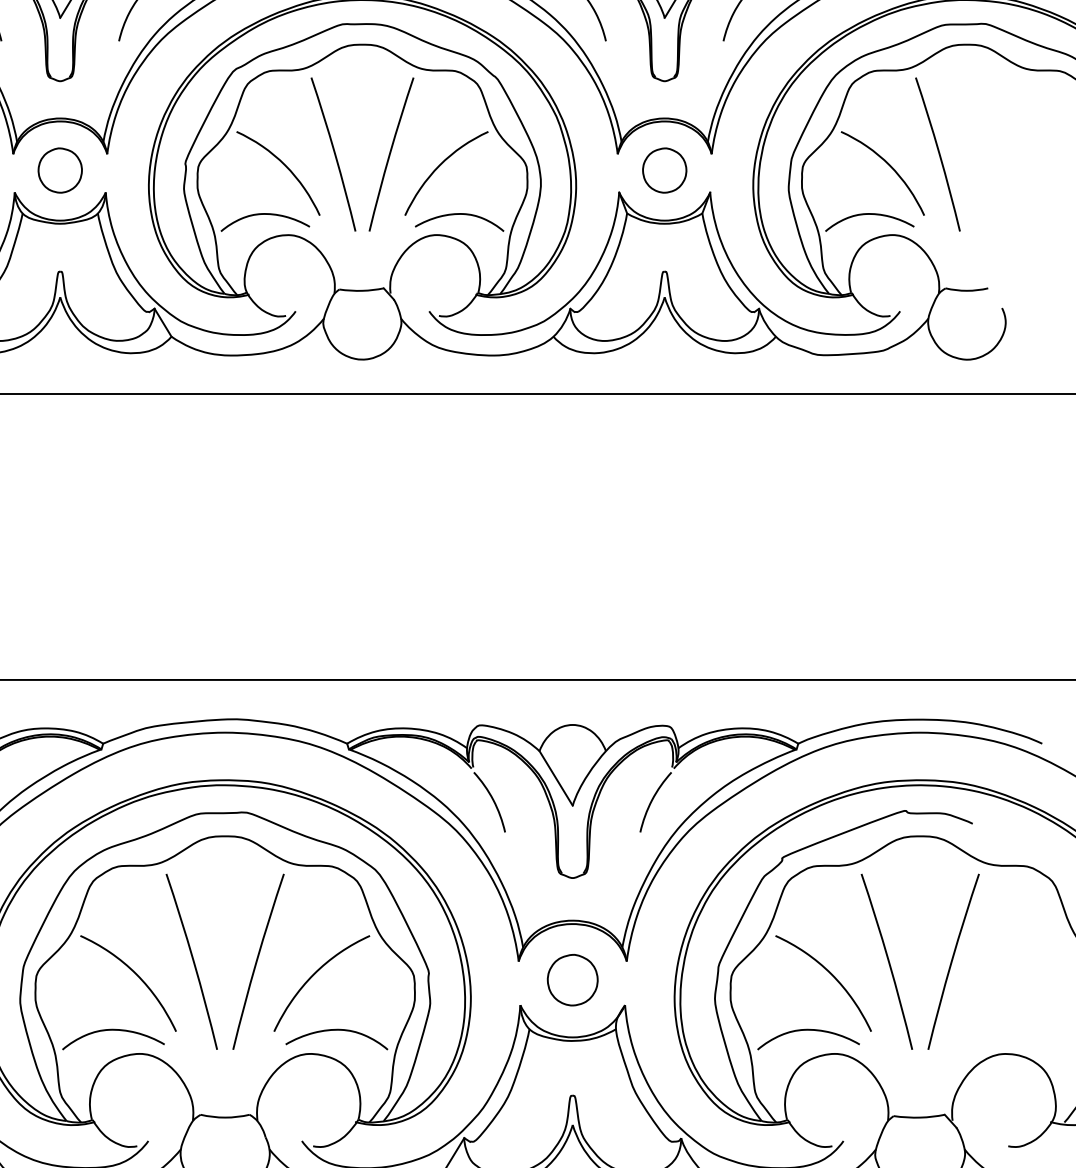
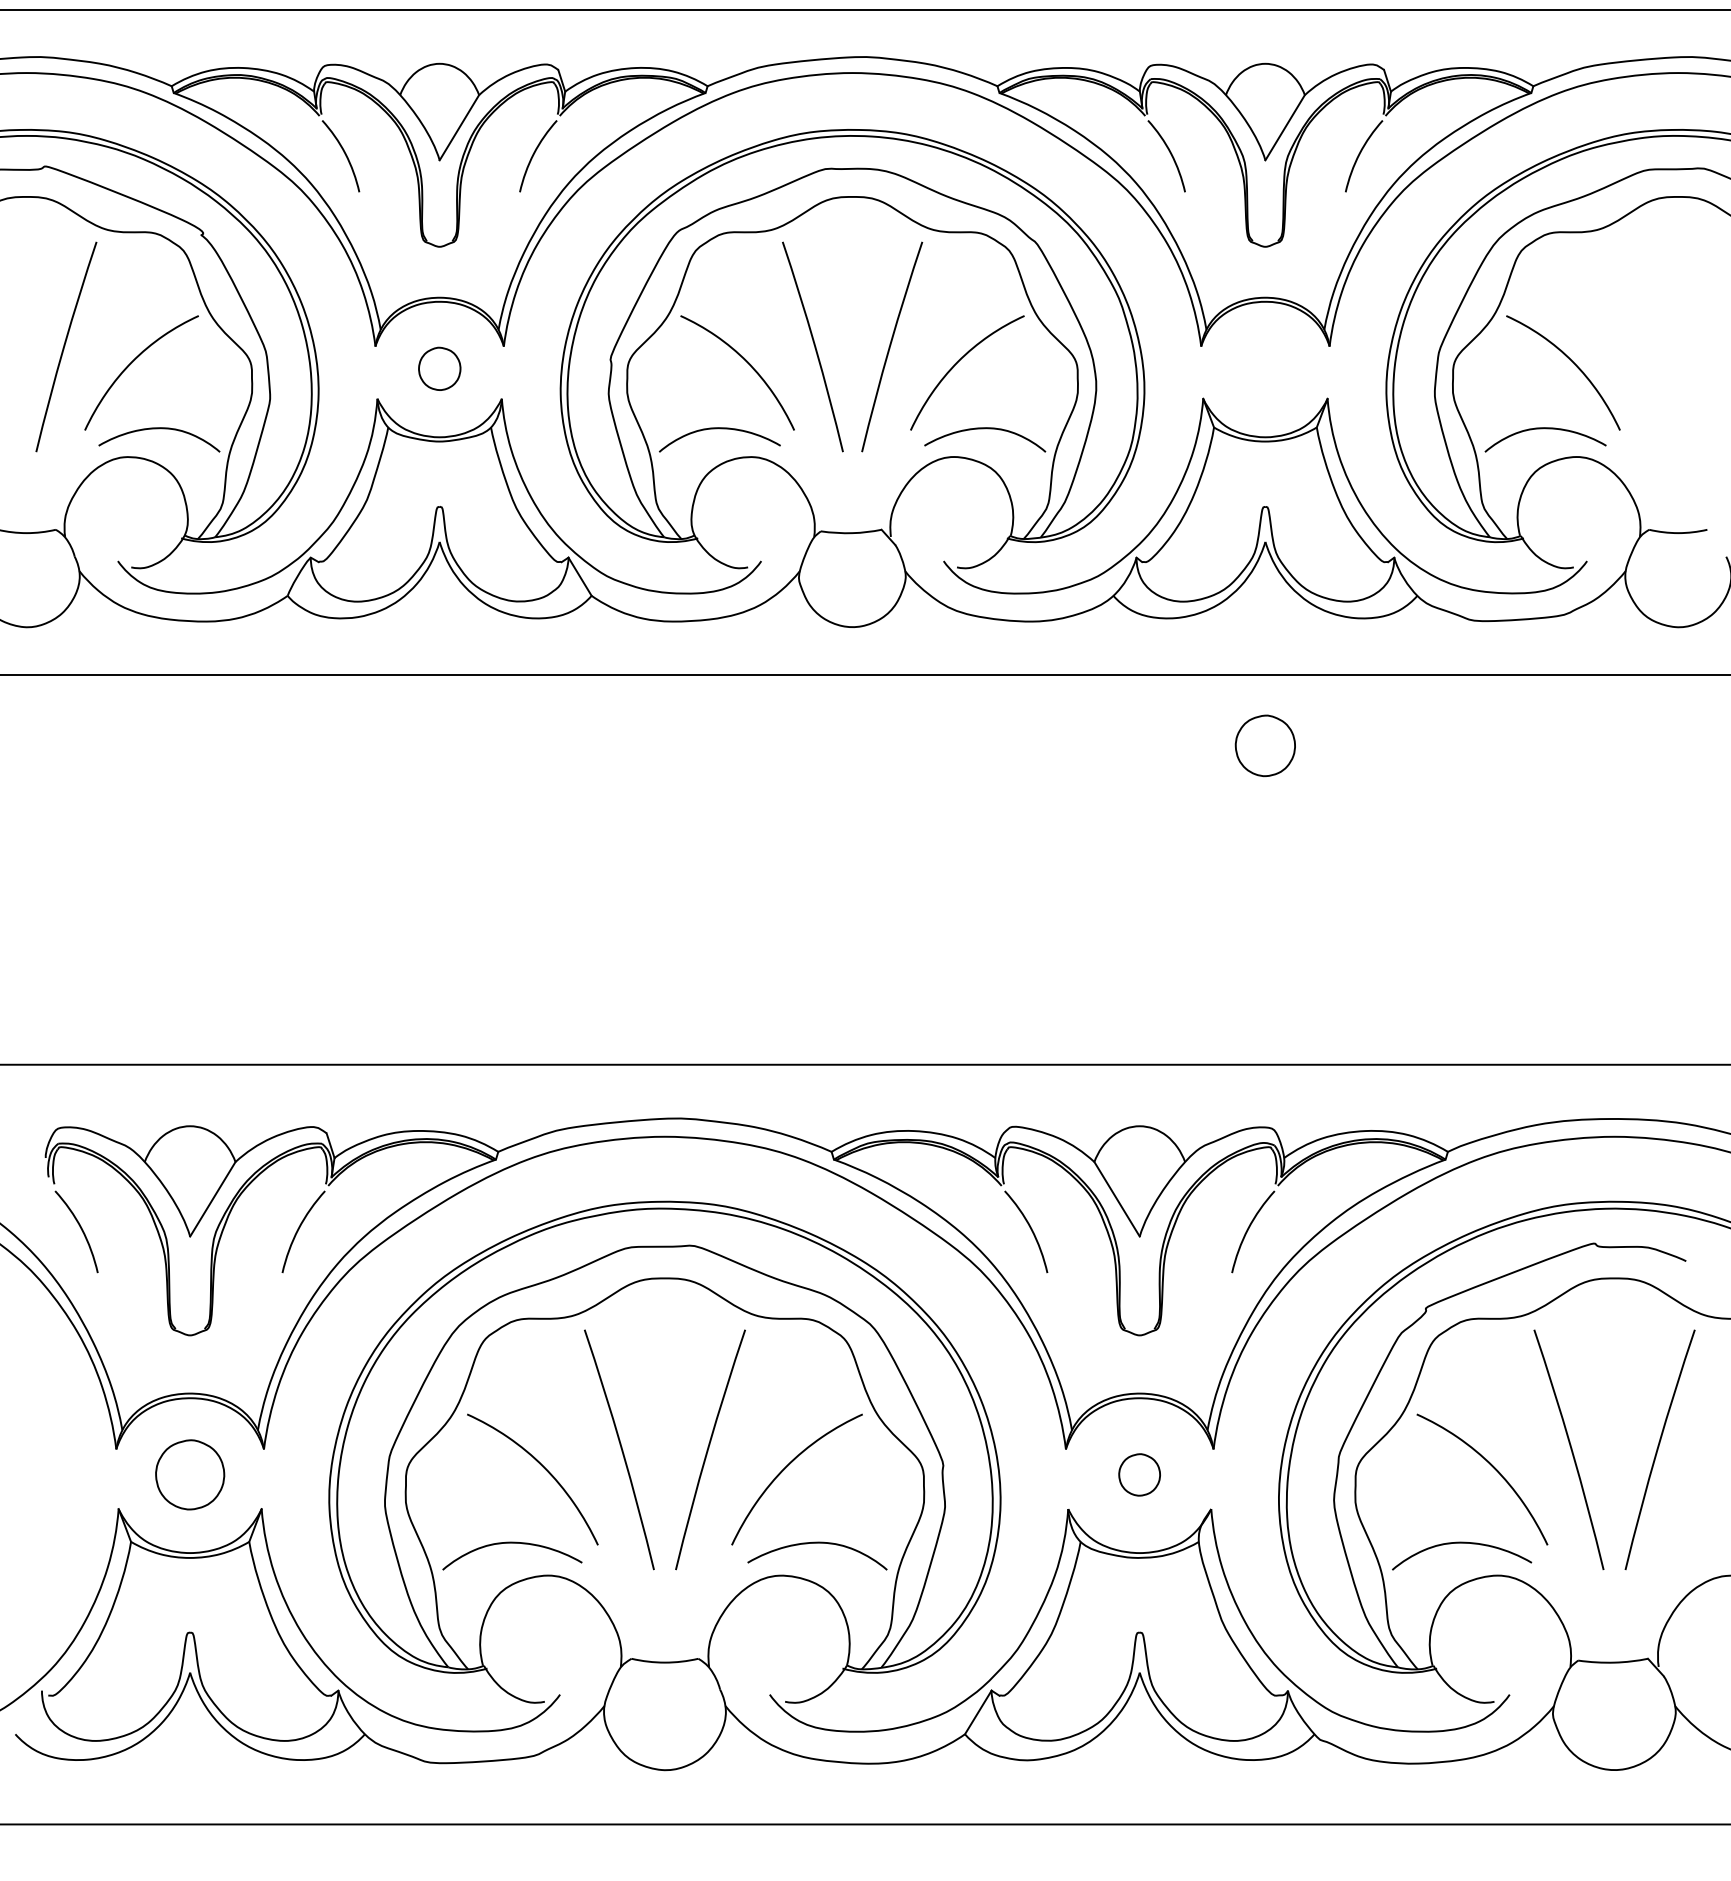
curve: (938, 153) -> (1639, 345), removed
part: (60, 170) -> (439, 368), size x0.7
part: (664, 170) -> (1264, 745), moved
part: (572, 979) -> (1139, 1474), size x0.6

